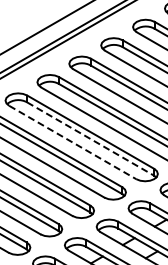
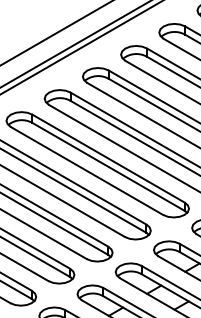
line: (91, 139) -> (109, 167), dashed -> solid
line: (73, 142) -> (87, 170), dashed -> solid

